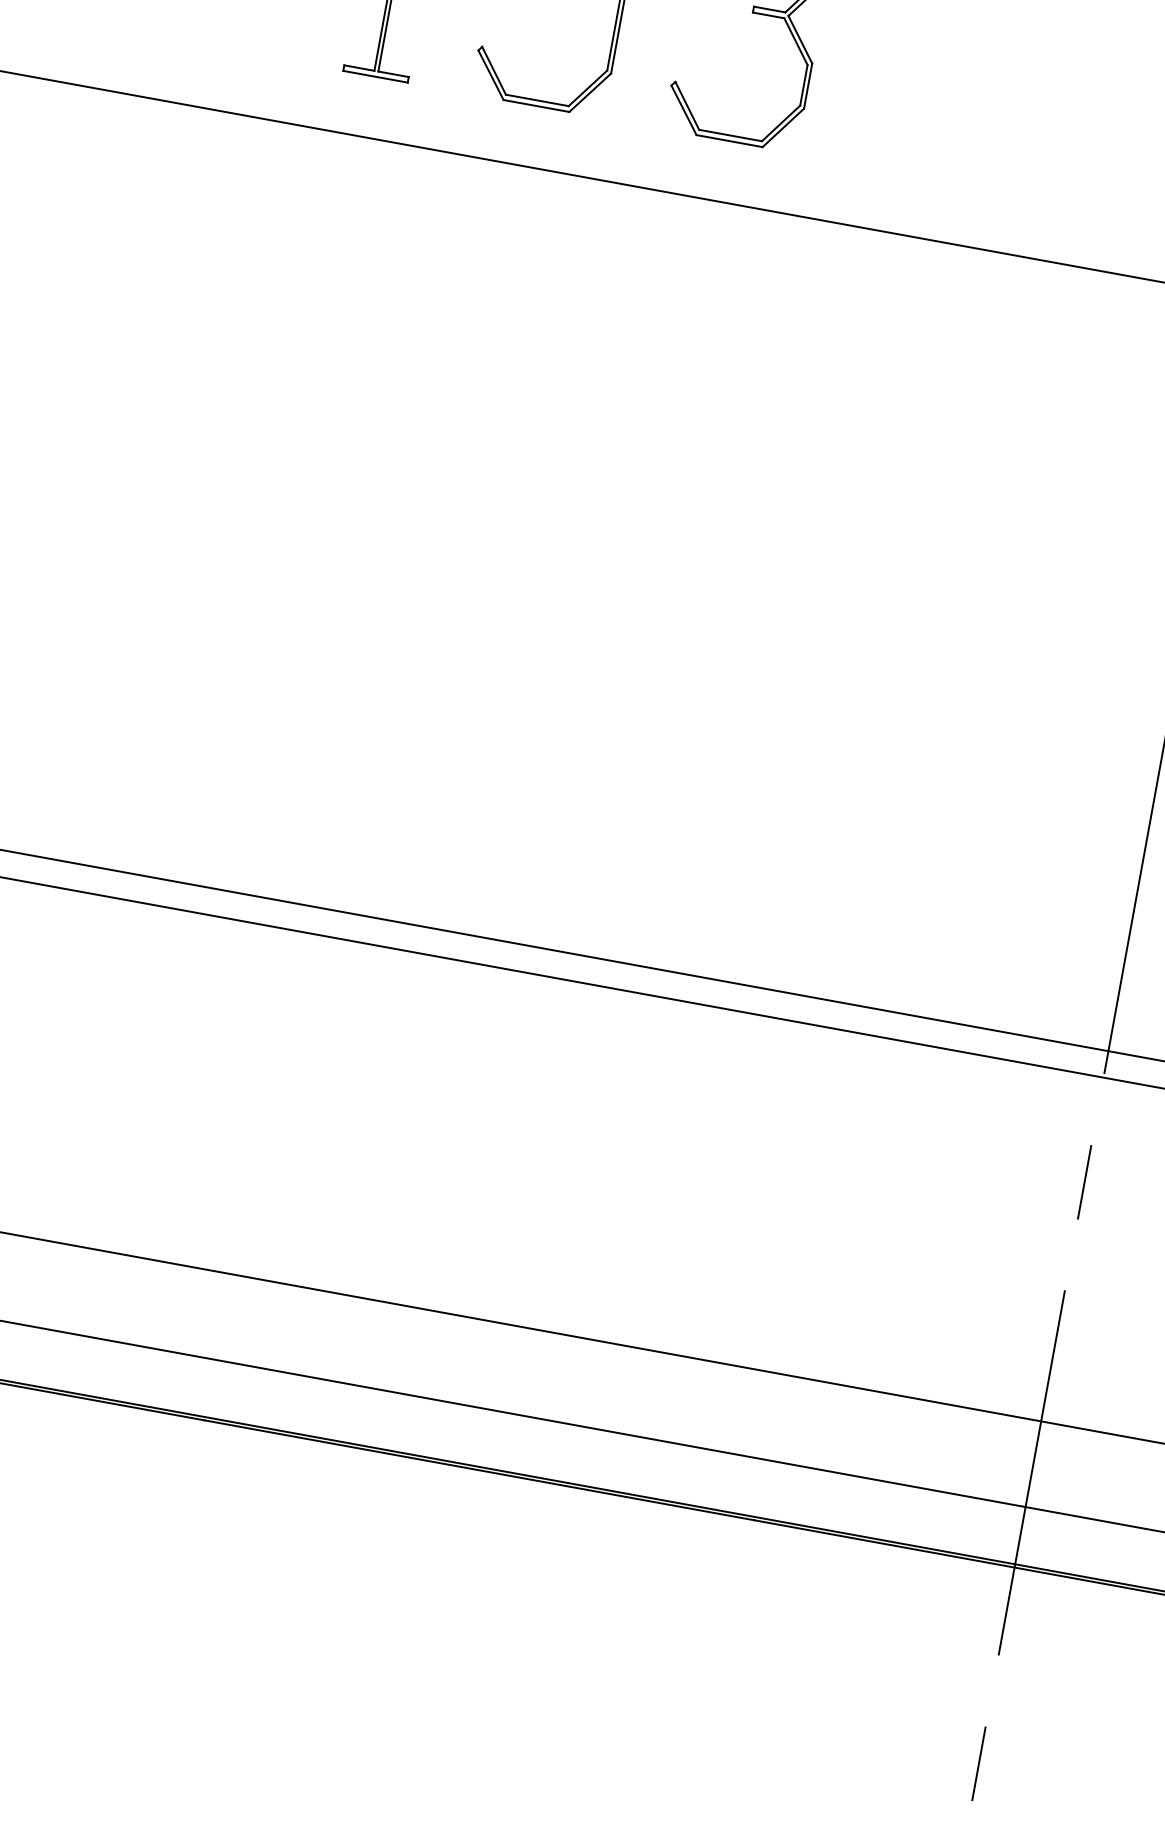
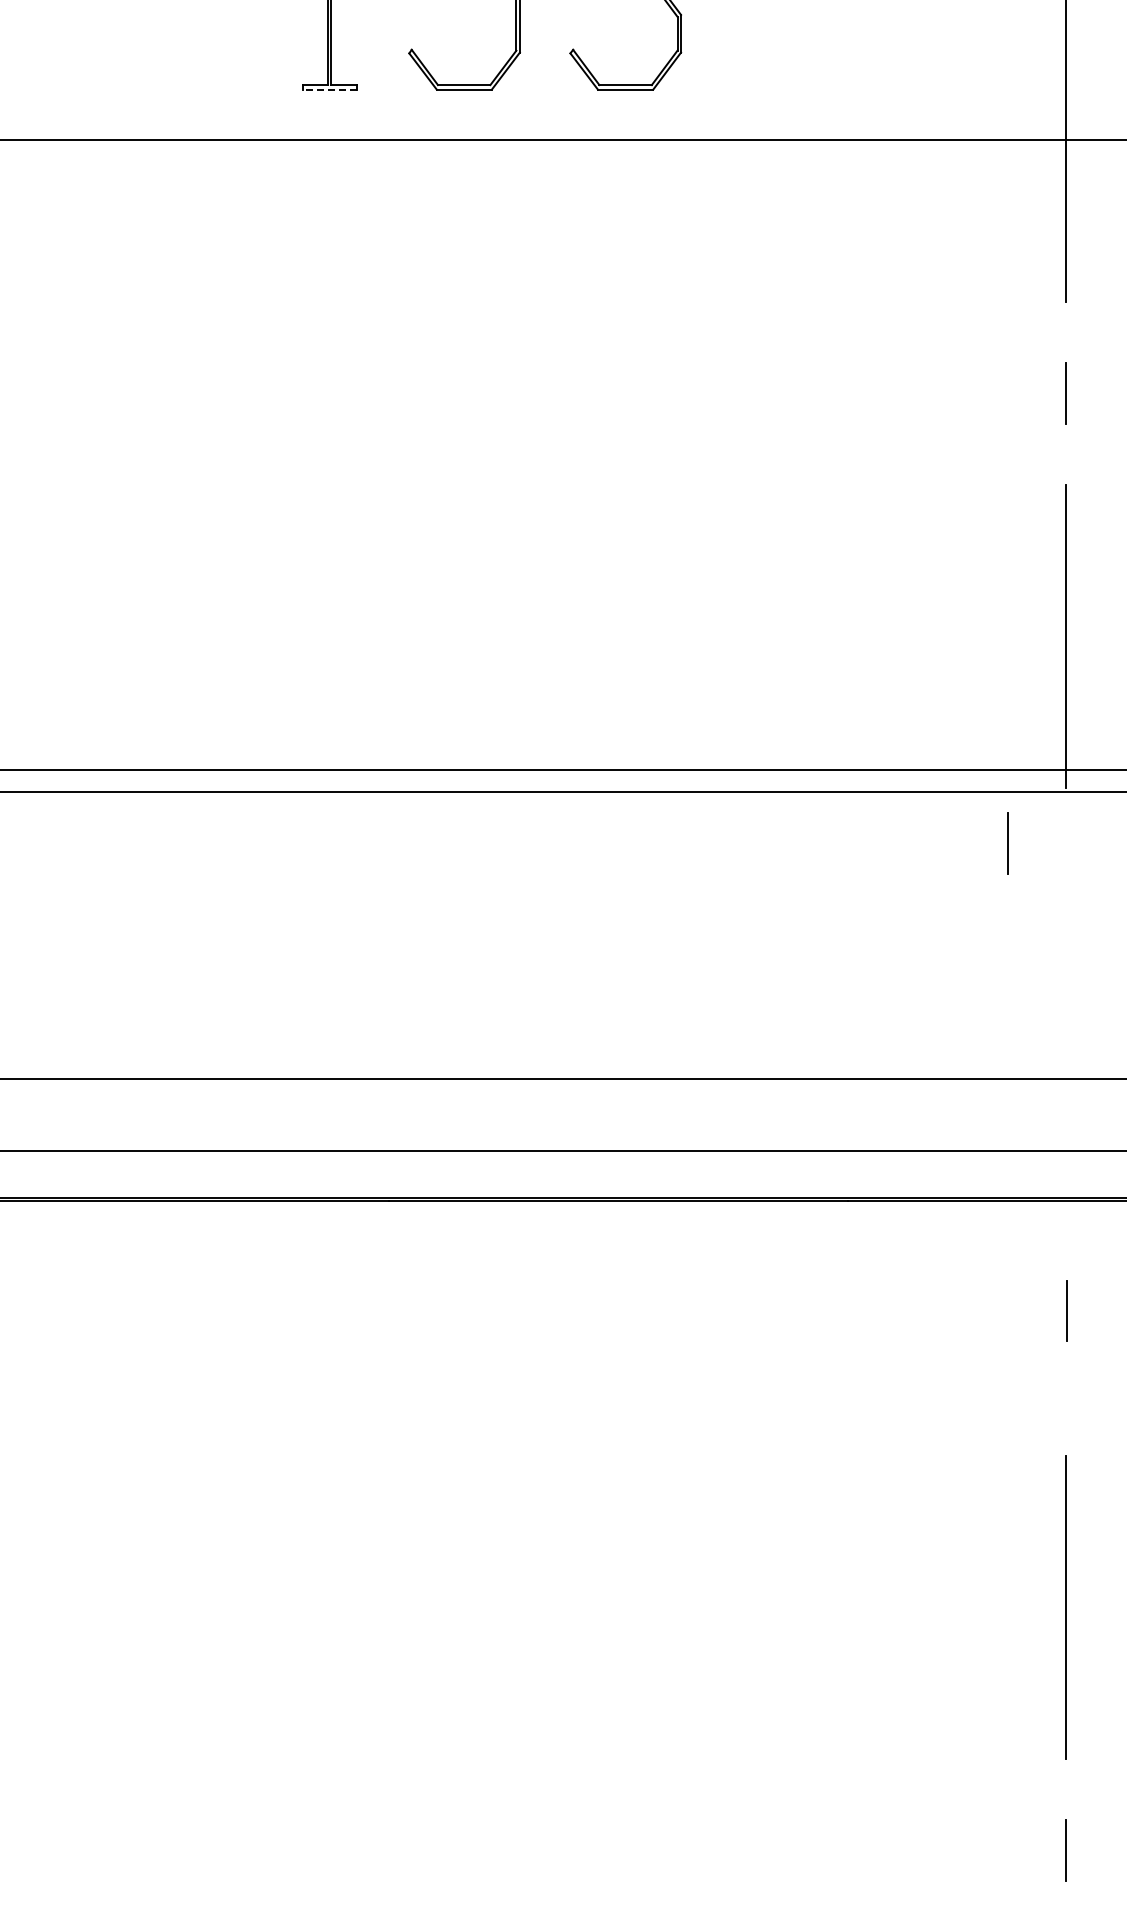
line: (375, 76) -> (329, 89), solid -> dashed
line: (1084, 1182) -> (1007, 843), moved
line: (1031, 1472) -> (1065, 1121), removed
line: (978, 1763) -> (1066, 1310), moved

